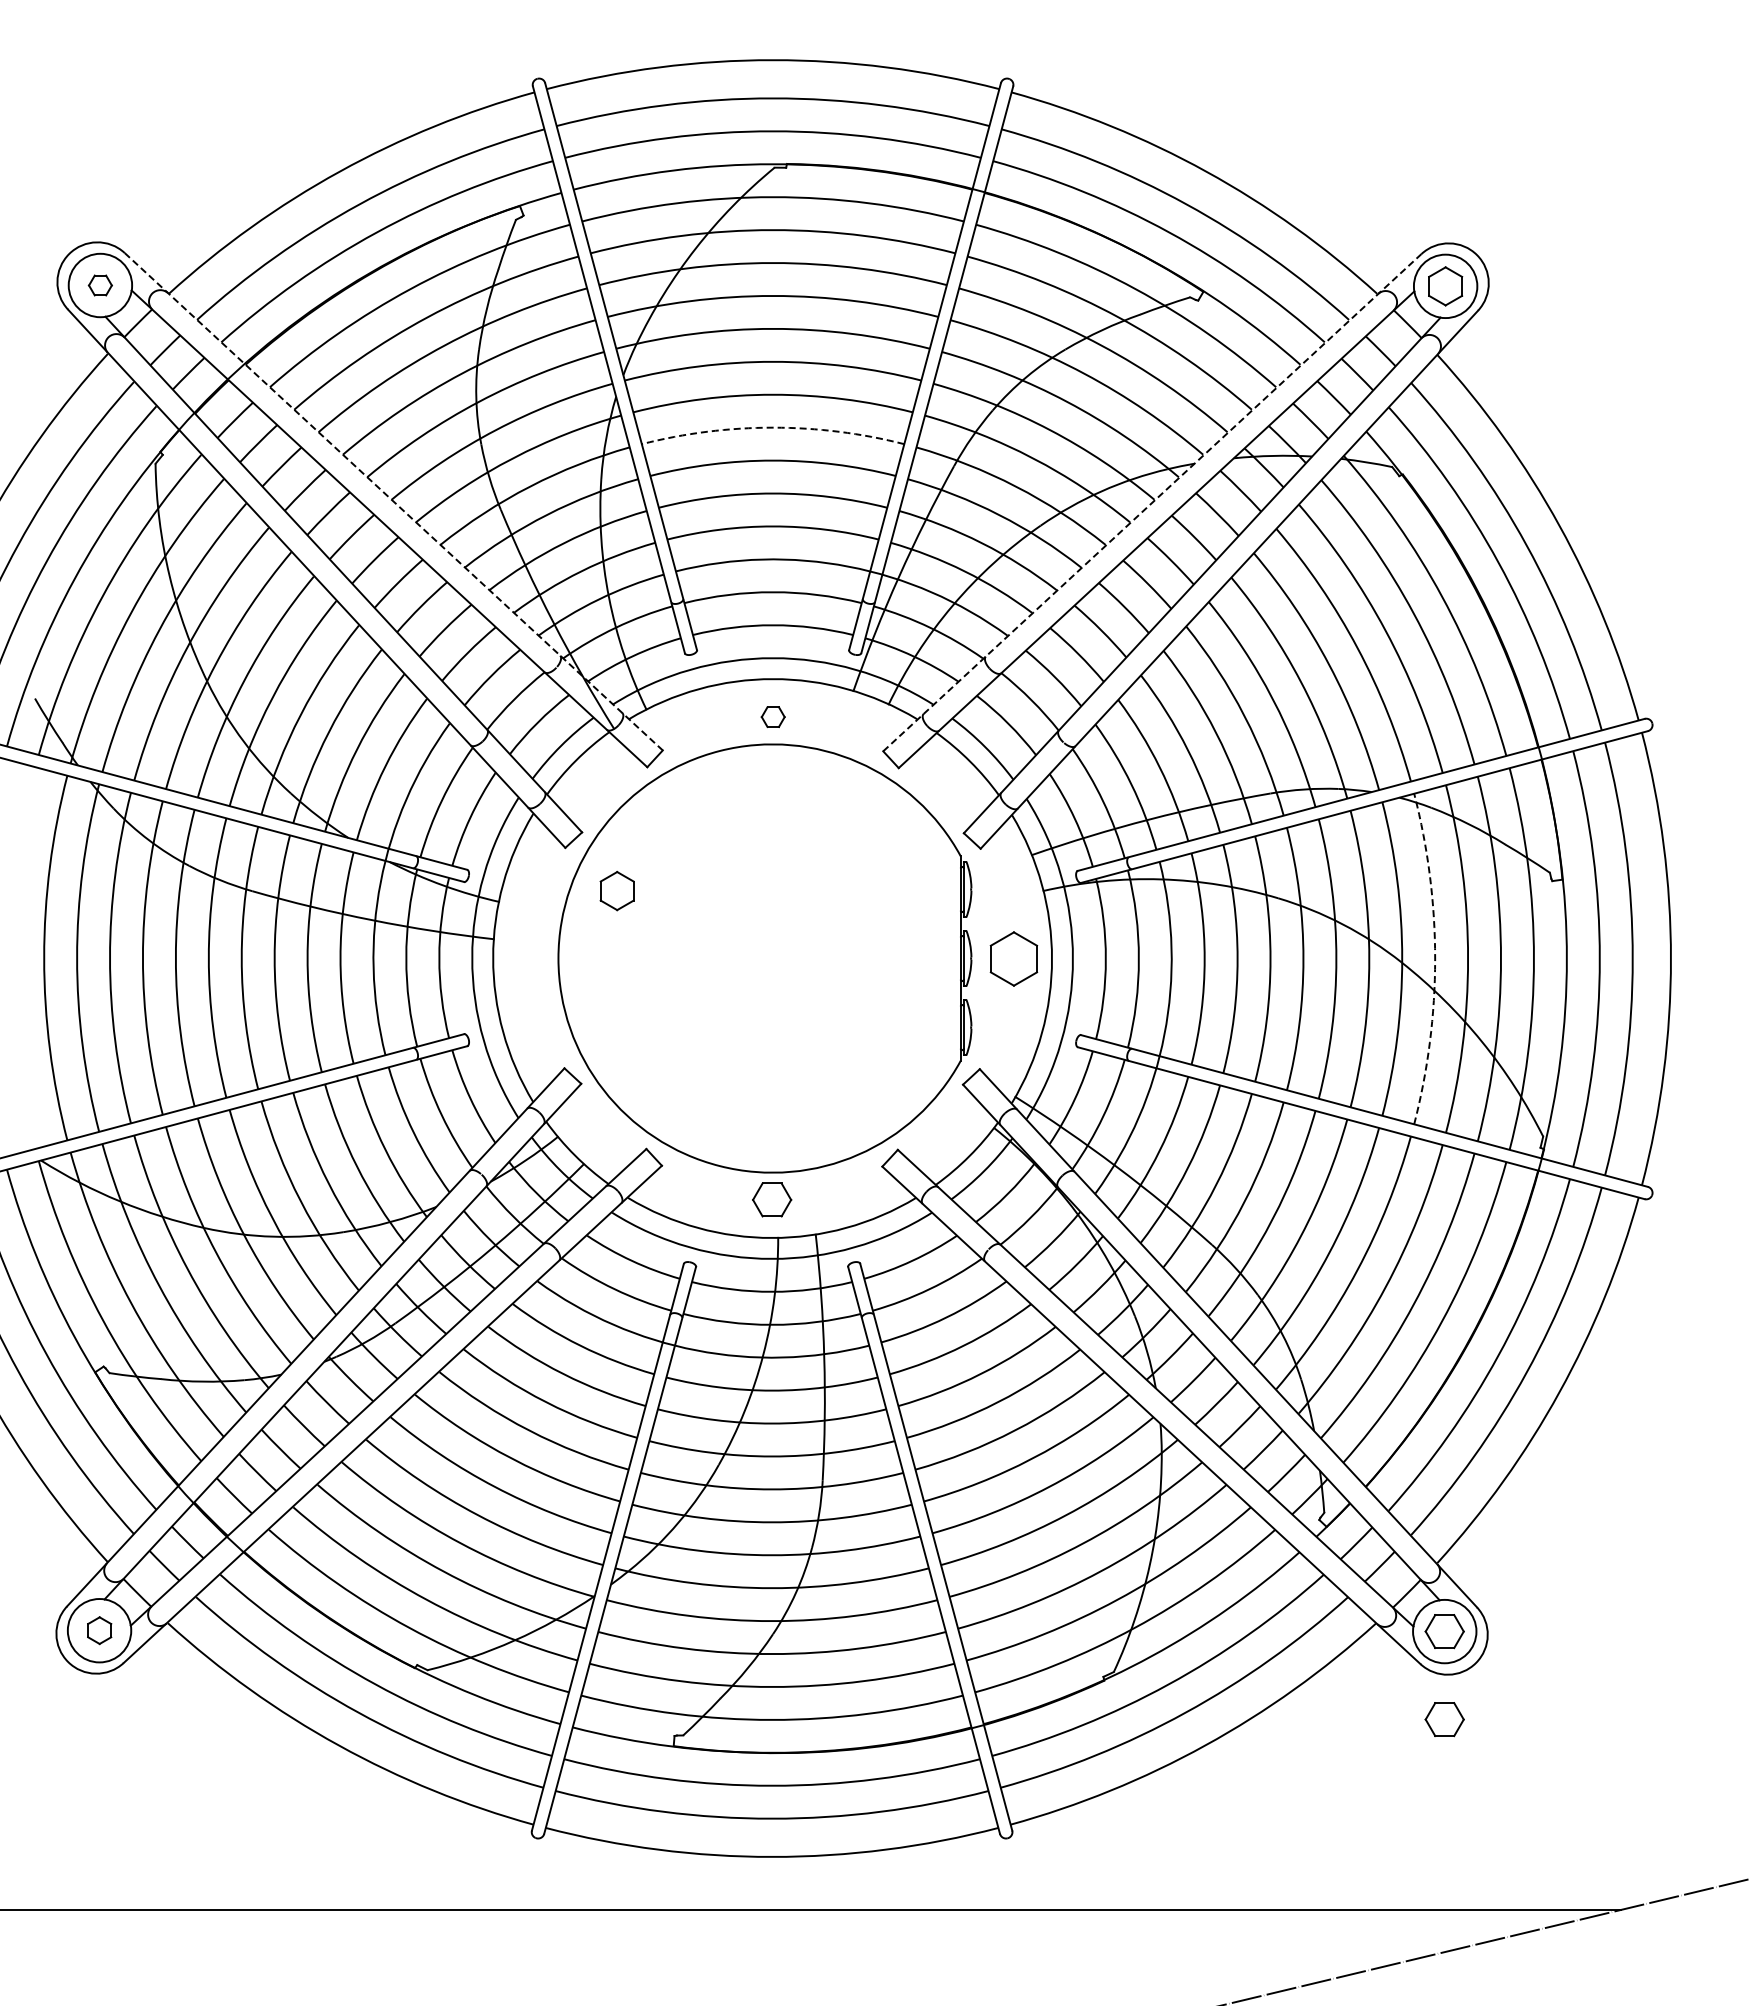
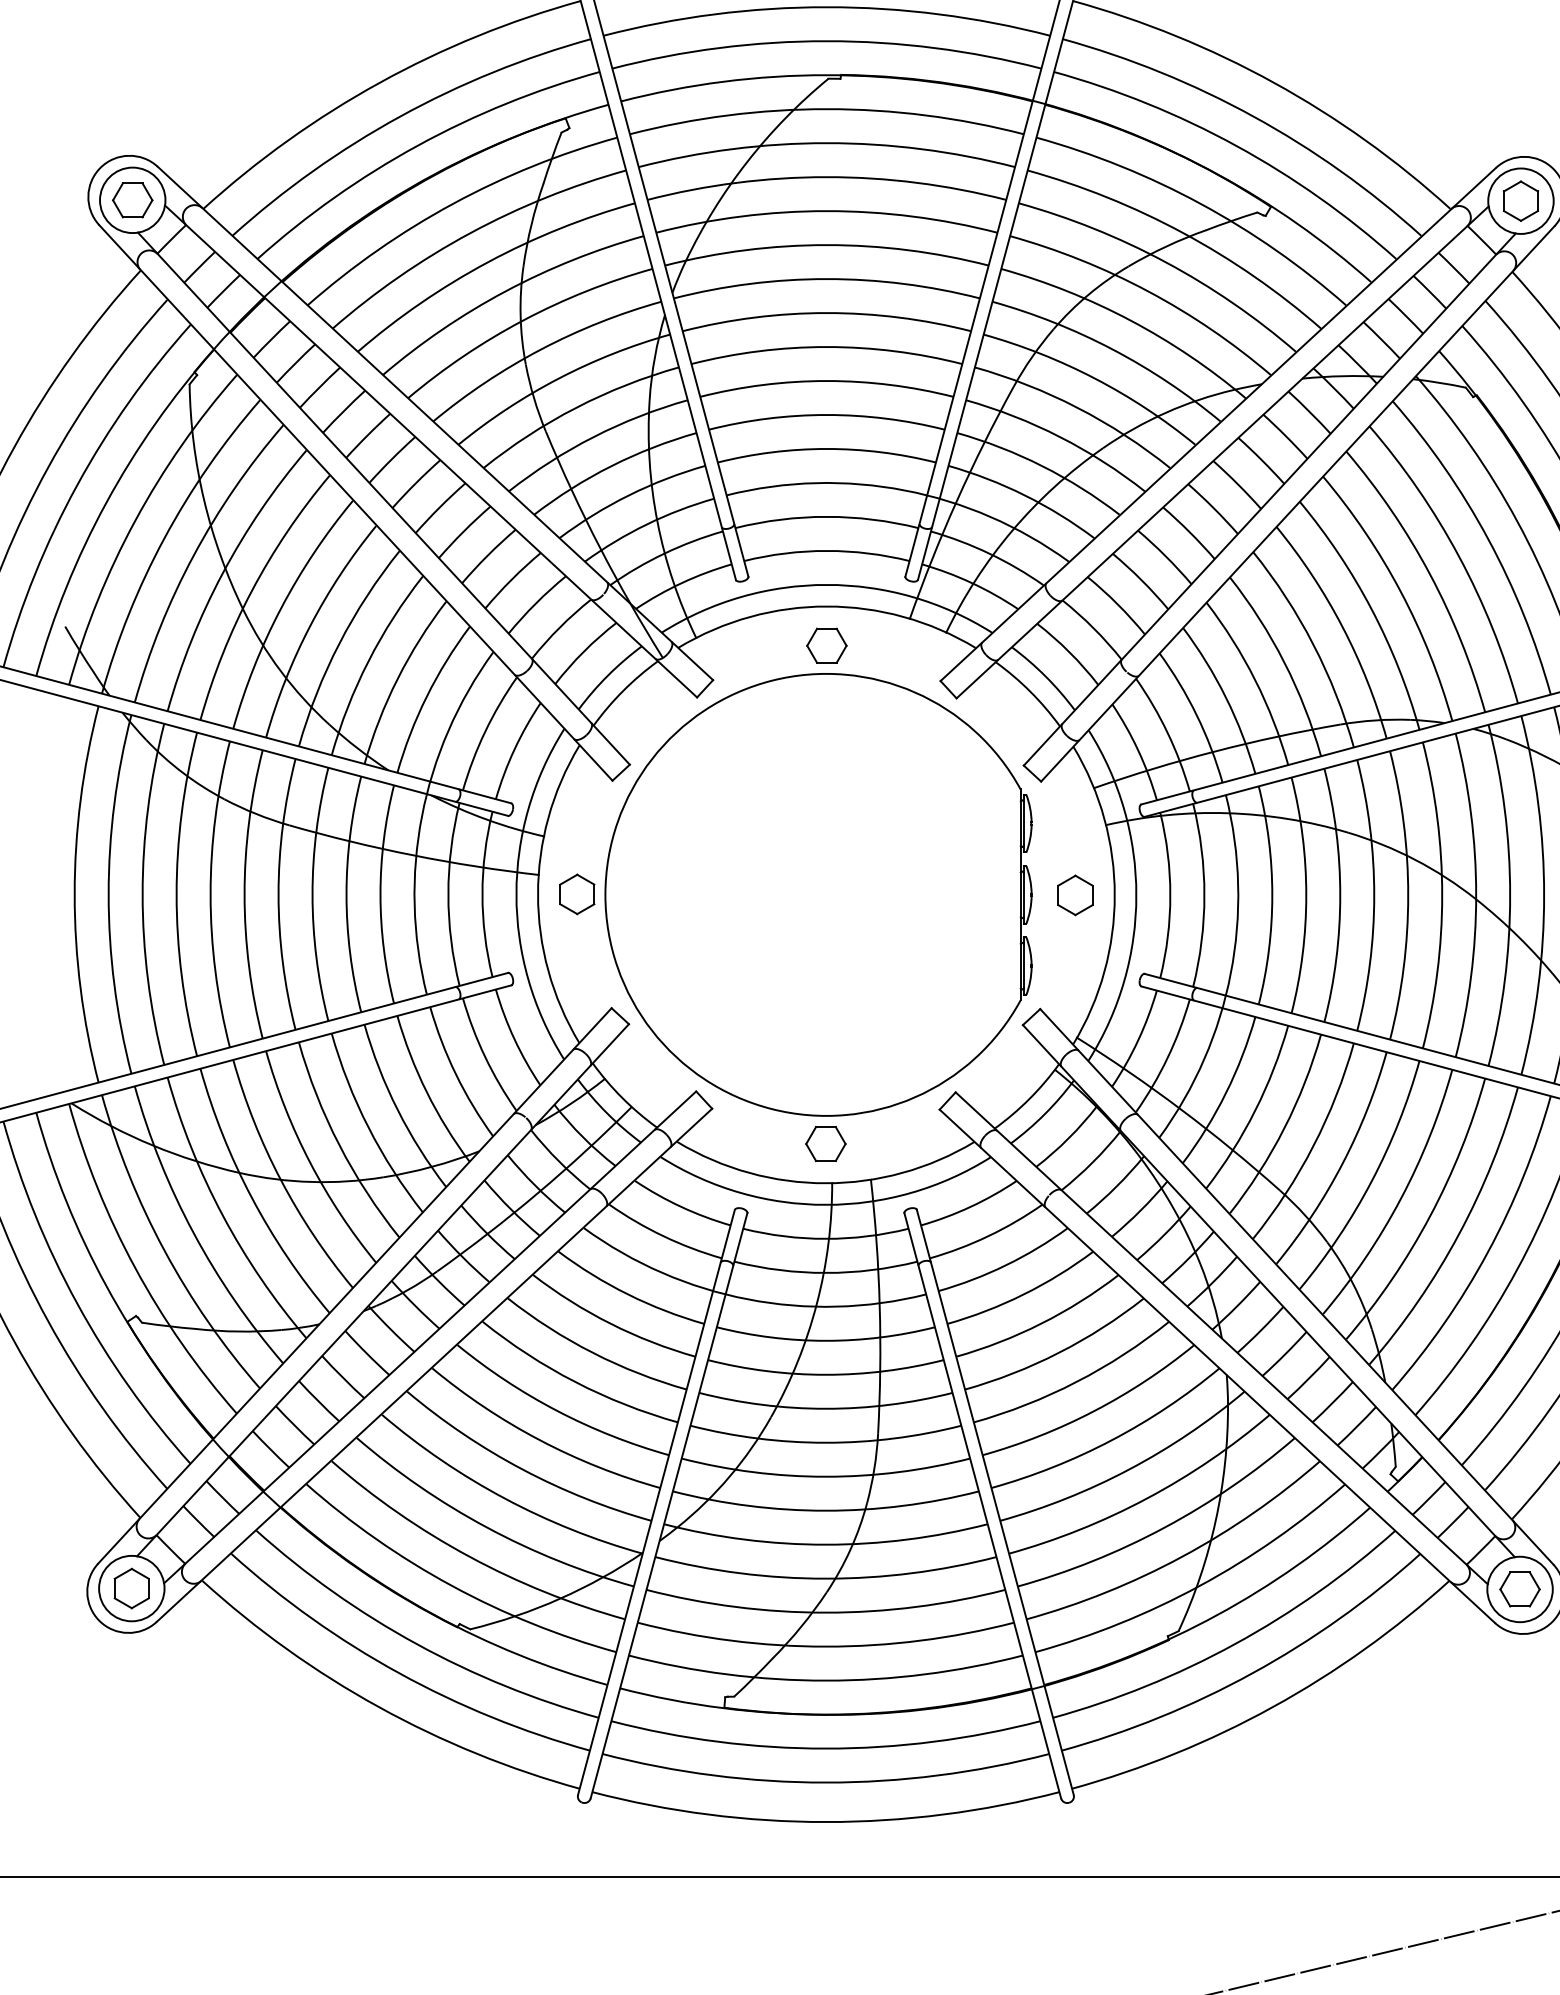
part: (100, 285) -> (132, 200), size x1.67
arc: (773, 427) -> (827, 346), dashed -> solid
line: (394, 502) -> (436, 424), dashed -> solid
line: (1152, 502) -> (1218, 424), dashed -> solid
part: (773, 716) -> (827, 645), size x1.67
part: (616, 890) -> (576, 893), moved
part: (1013, 958) -> (1075, 894), size x0.71
arc: (1435, 959) -> (1510, 895), dashed -> solid
part: (99, 1630) -> (131, 1588), size x1.43
part: (1444, 1719) -> (1519, 1680), removed

